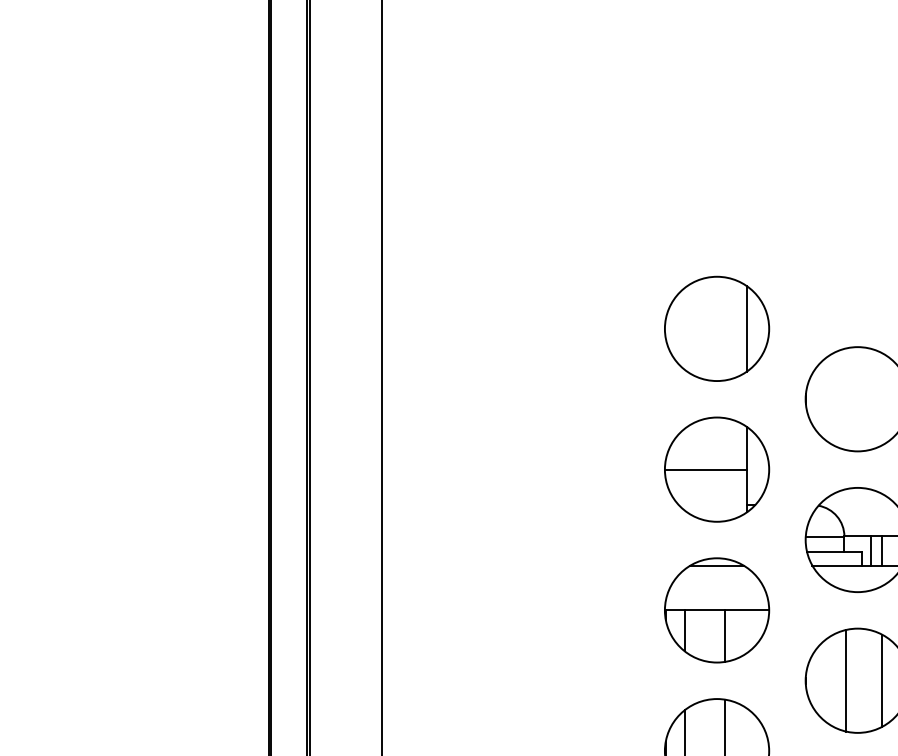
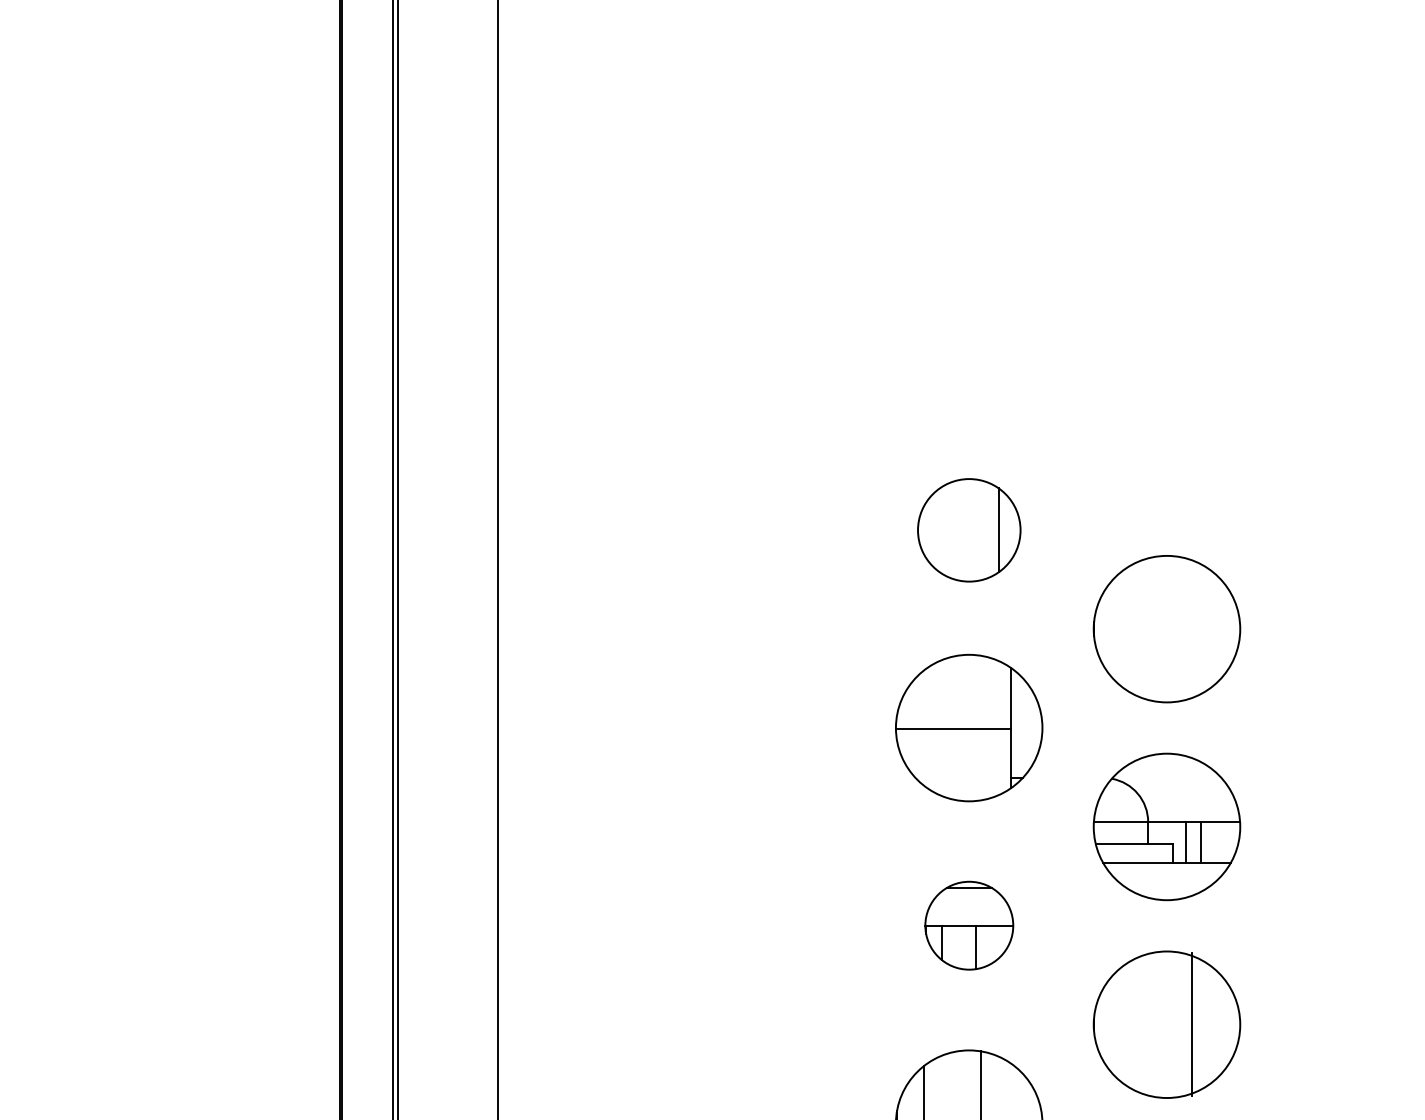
part: (717, 329) -> (969, 530), size x0.7
part: (717, 610) -> (969, 925), size x0.6
line: (846, 680) -> (1191, 1024), moved
line: (882, 680) -> (1201, 1024), removed

